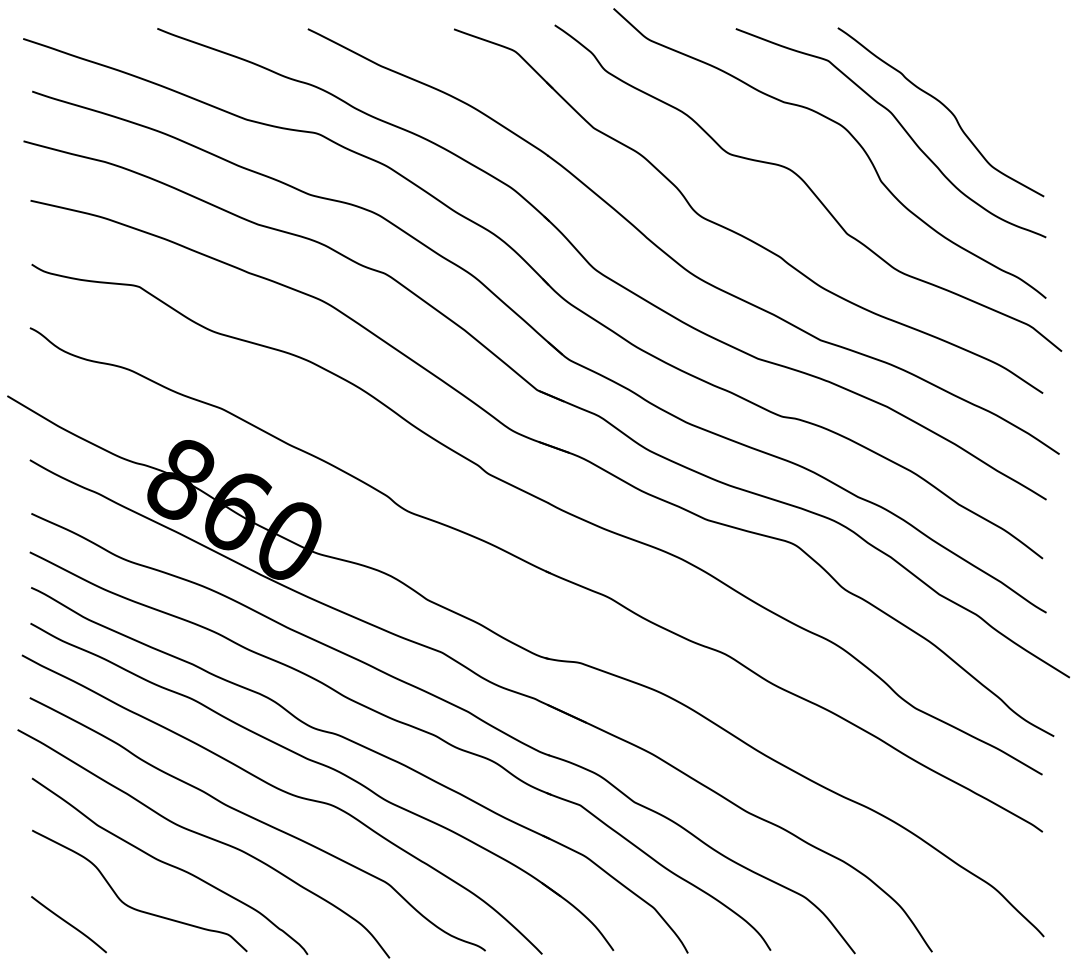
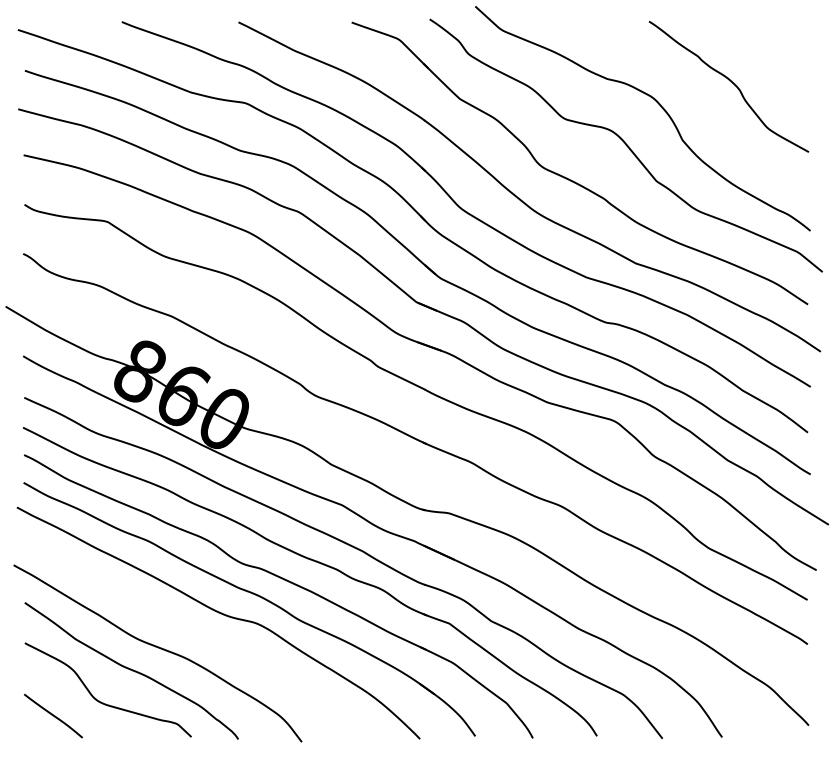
curve: (900, 126) -> (697, 97), removed
curve: (258, 821) -> (200, 636), removed

